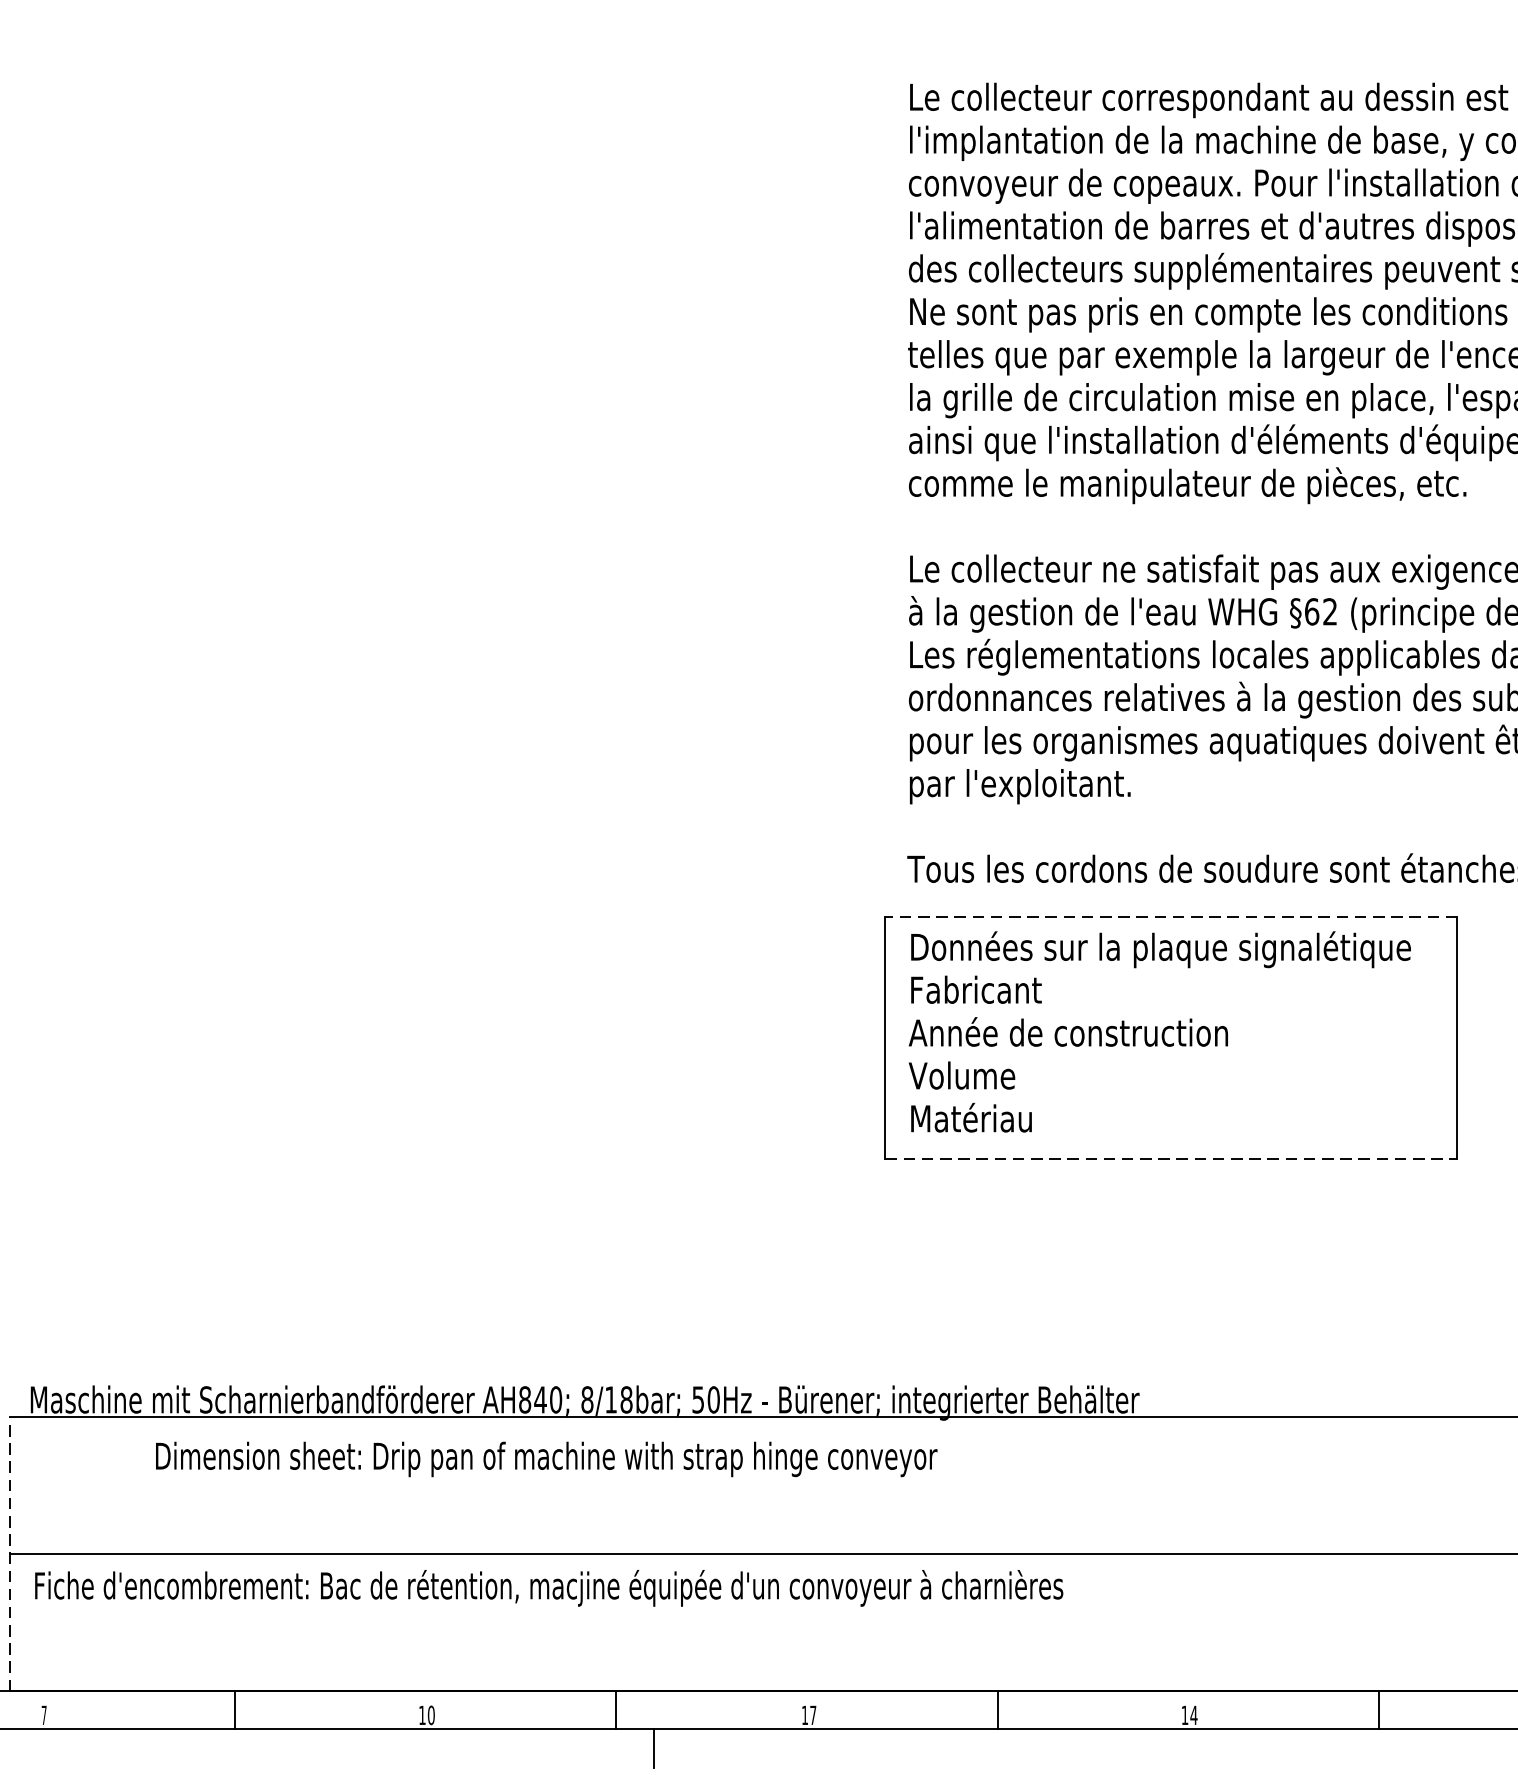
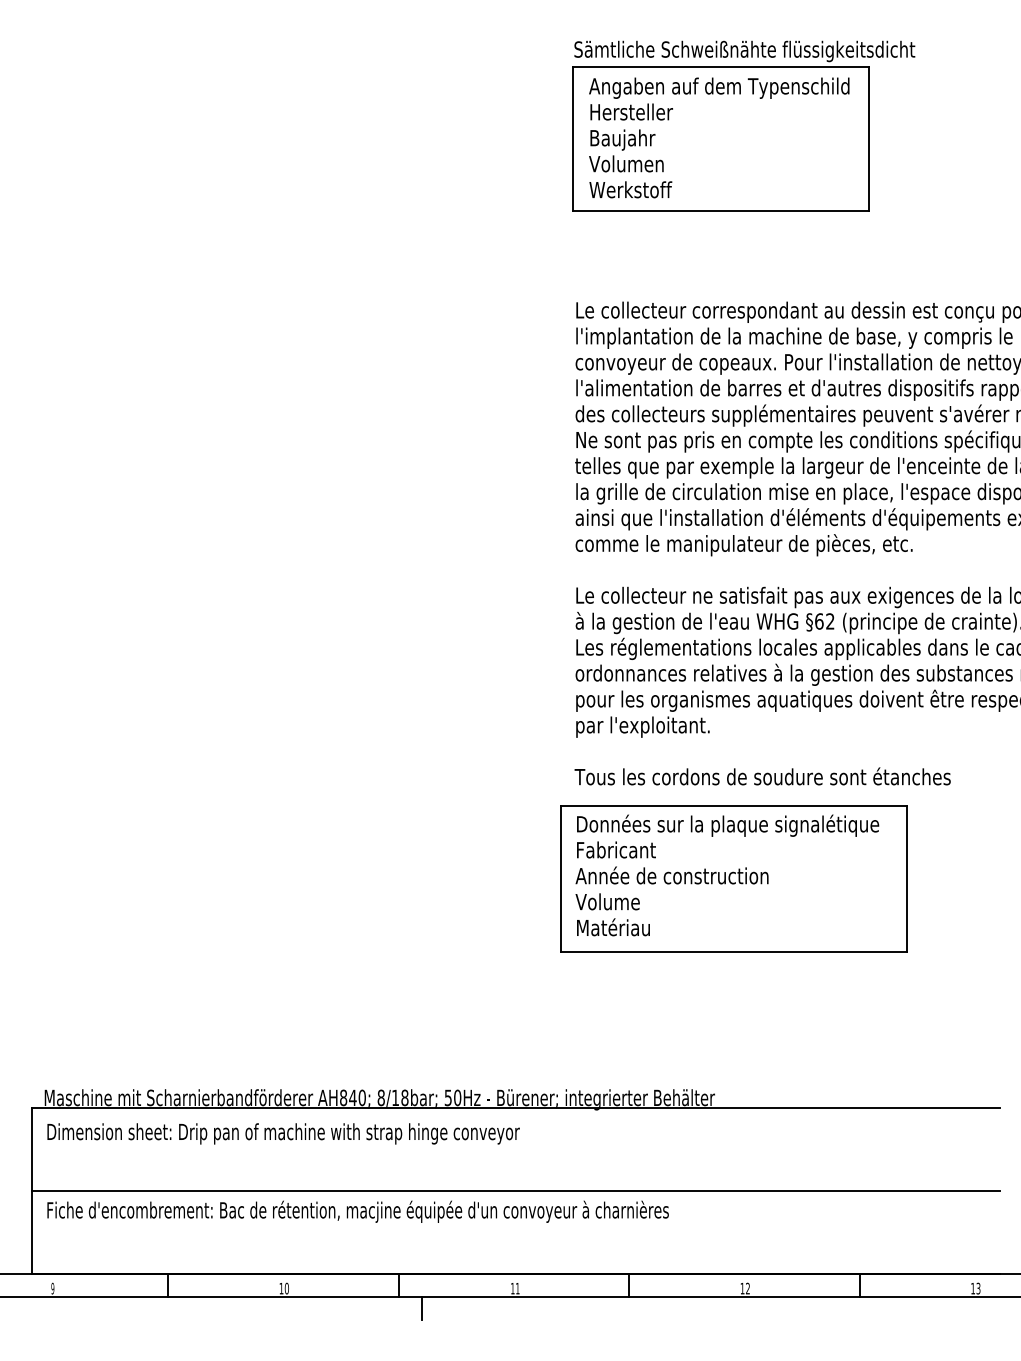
line: (1171, 916) -> (734, 805), dashed -> solid
line: (1171, 1159) -> (734, 952), dashed -> solid
text: (546, 1458) -> (283, 1133), moved
line: (10, 1554) -> (32, 1191), dashed -> solid
text: (43, 1715) -> (52, 1288), 7 -> 9
text: (812, 1715) -> (517, 1288), 17 -> 11
text: (1193, 1715) -> (747, 1288), 14 -> 12

